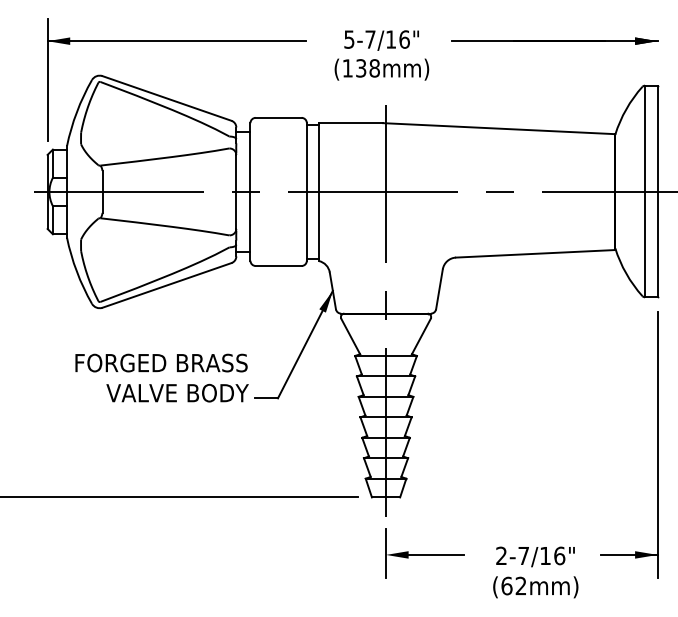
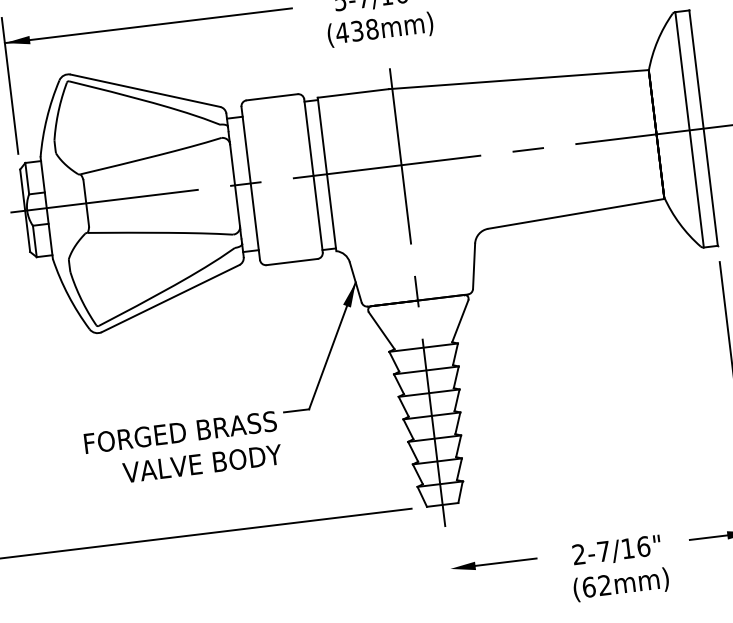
text: (347, 68) -> (342, 33), (138mm) -> (438mm)
text: (161, 377) -> (182, 448), moved
line: (386, 552) -> (450, 566), removed

